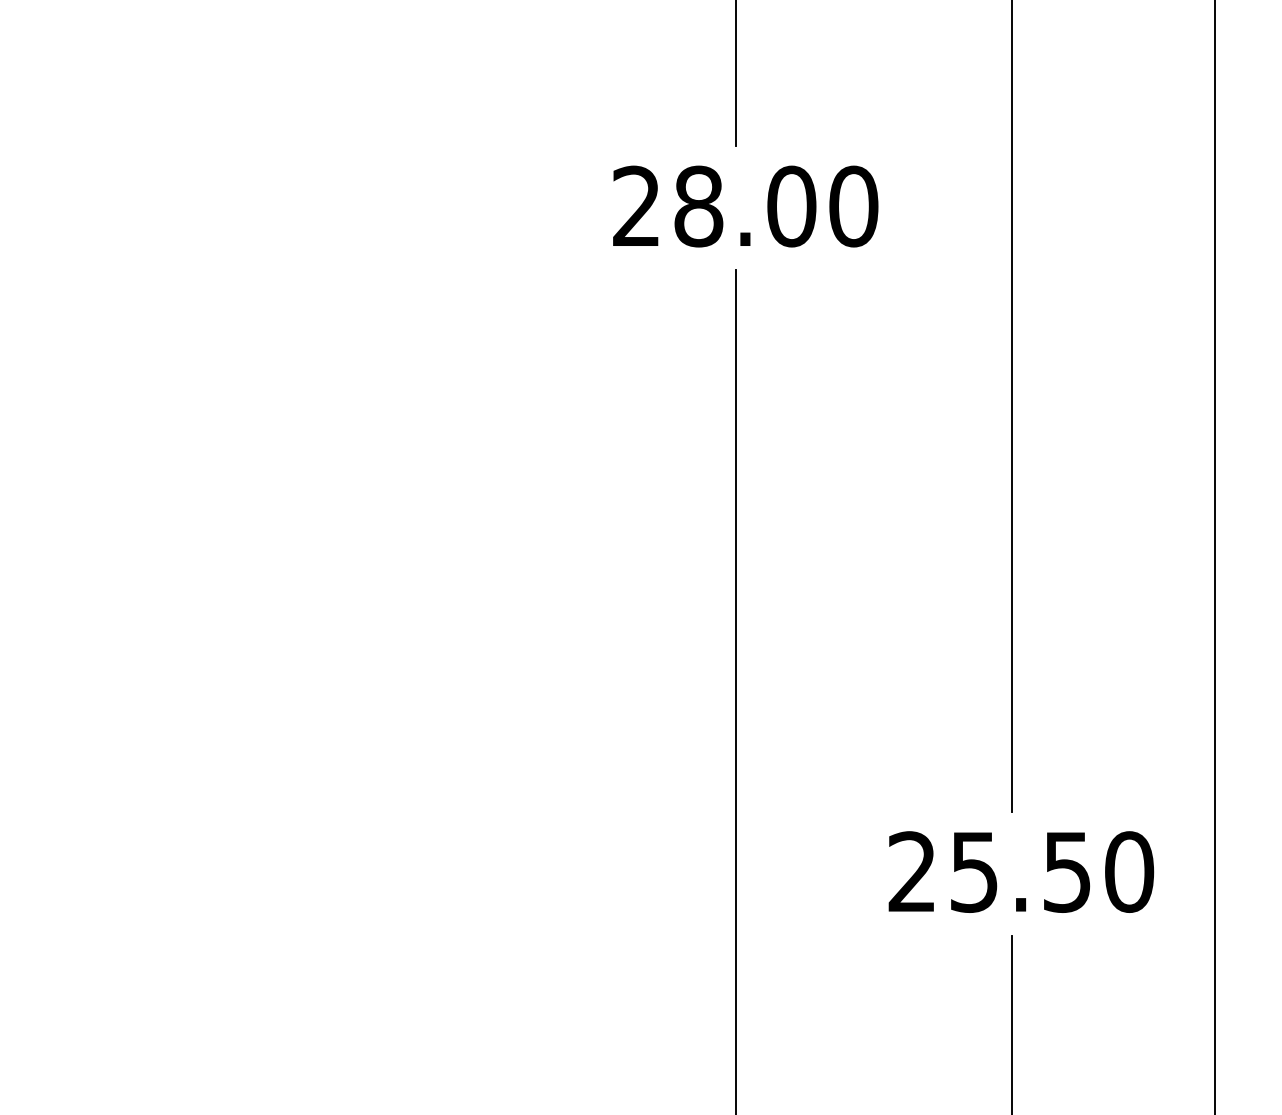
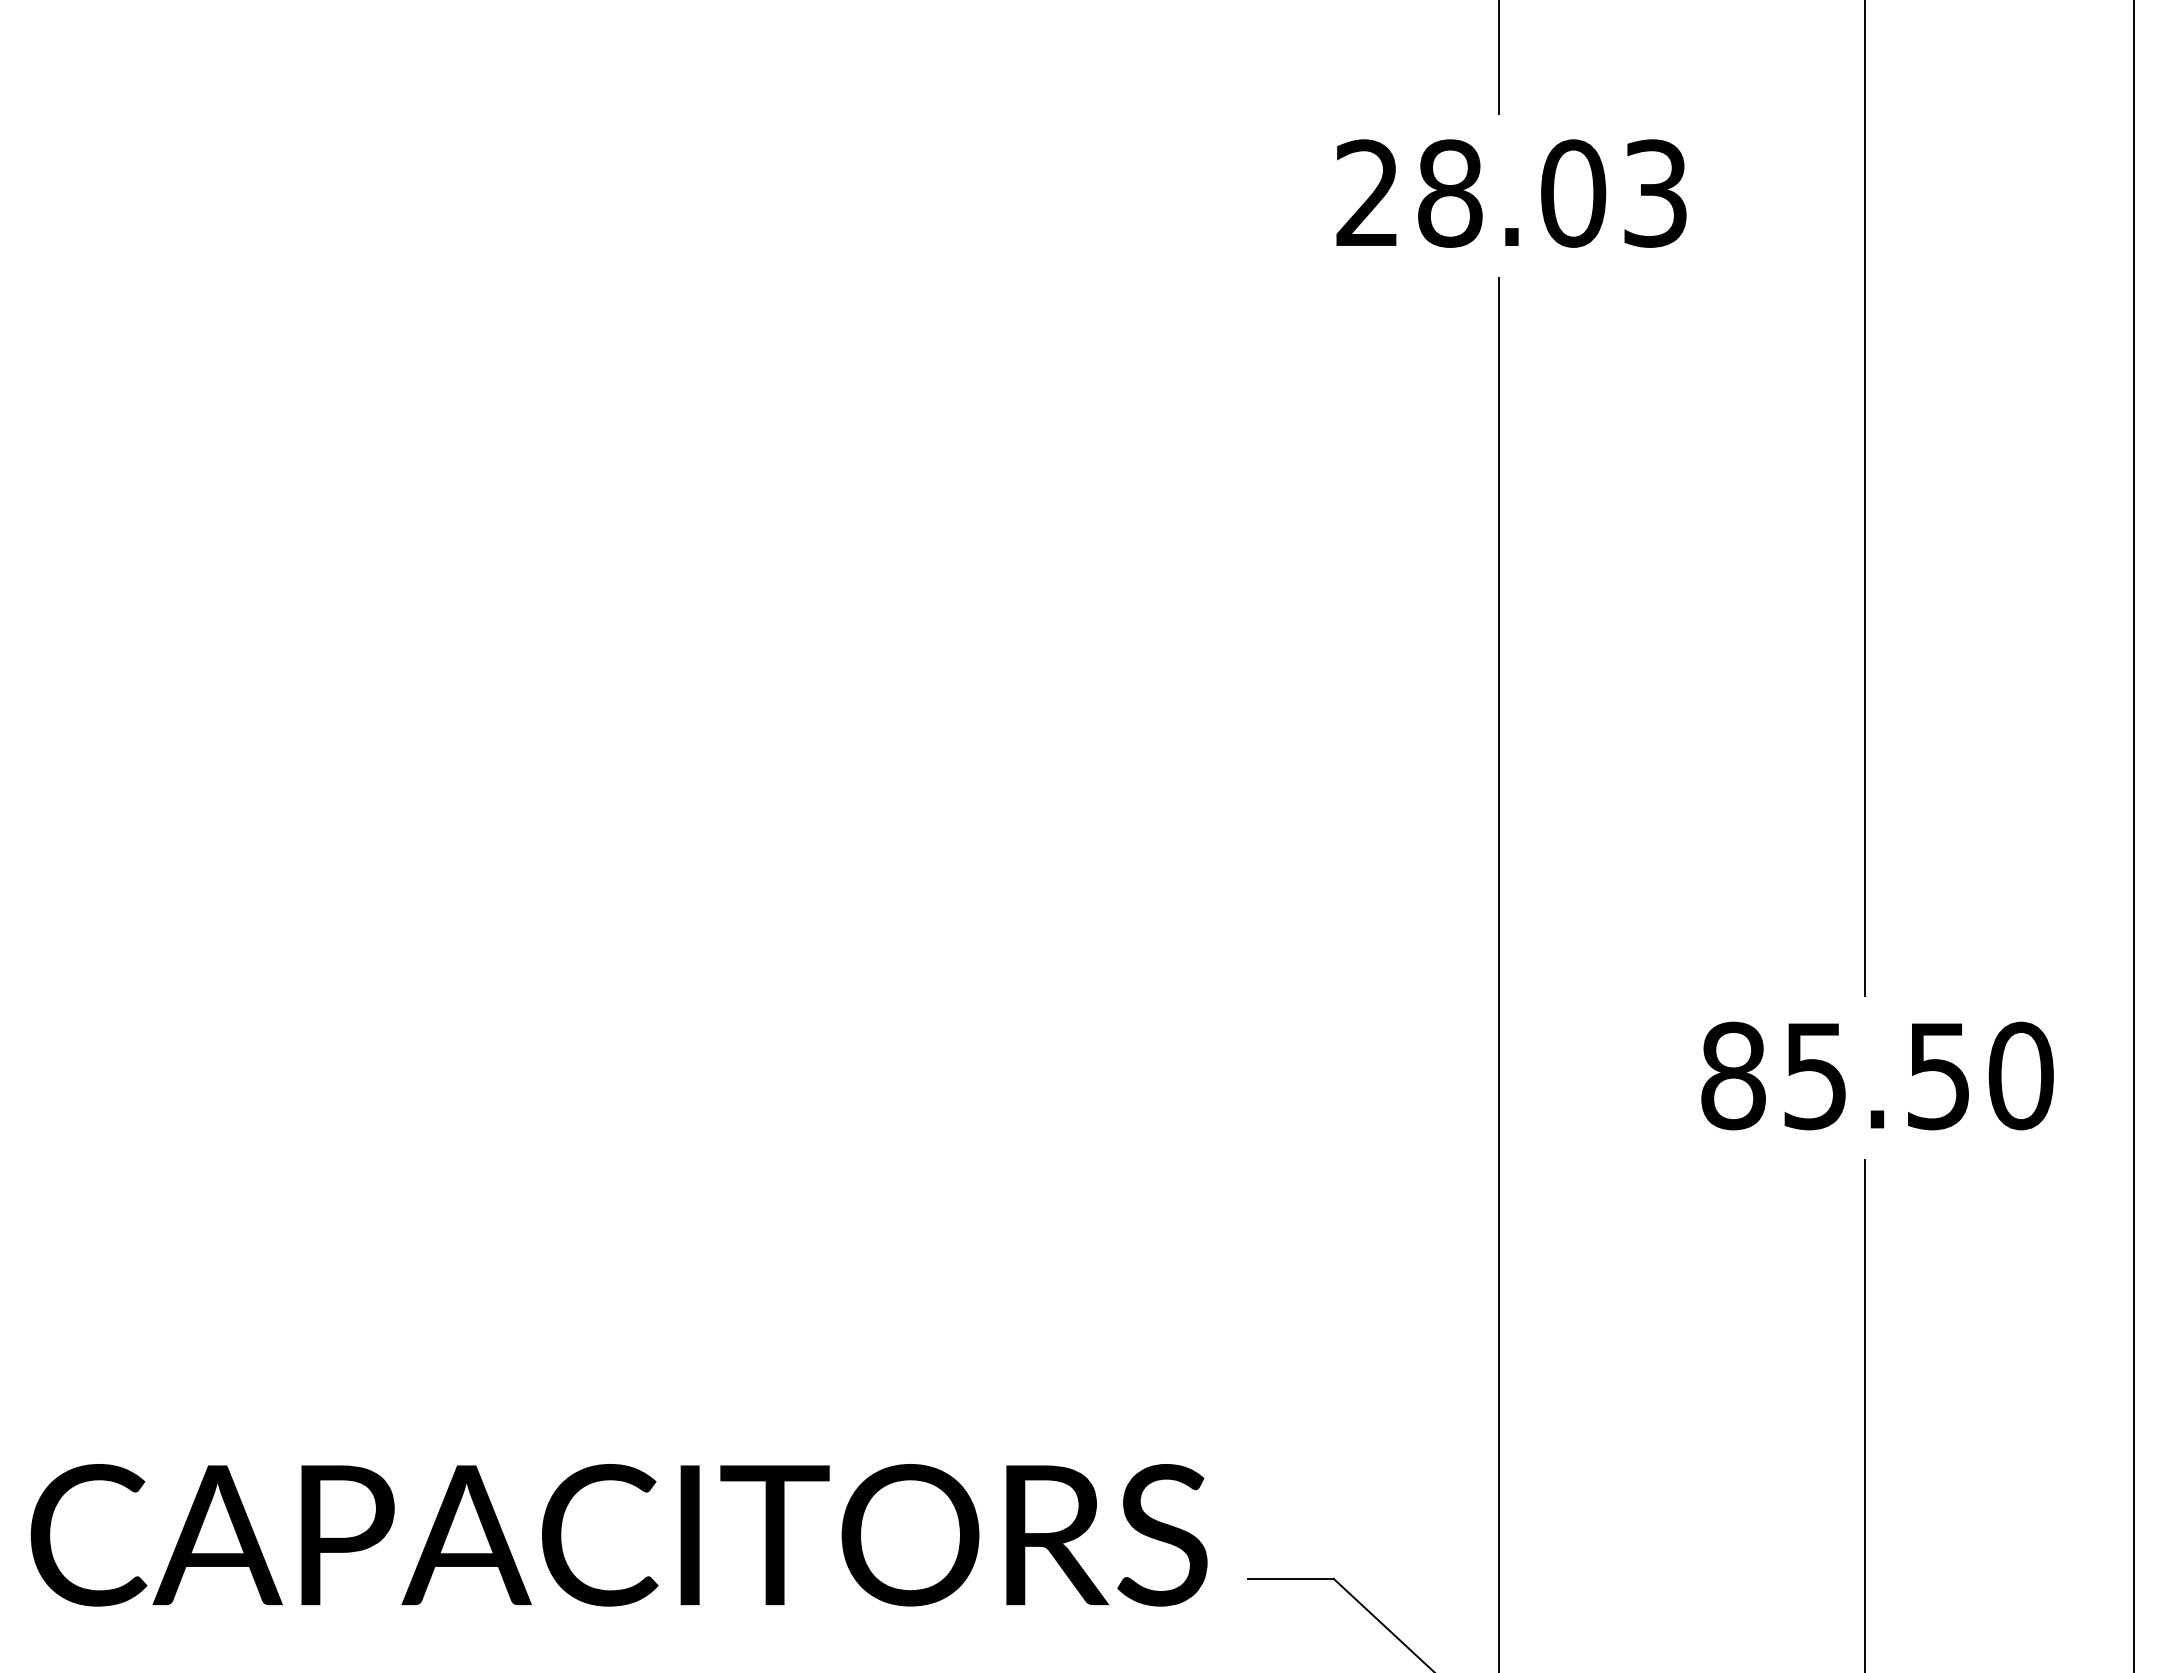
text: (853, 206) -> (1655, 193), 28.00 -> 28.03
text: (912, 871) -> (1733, 1075), 25.50 -> 85.50

